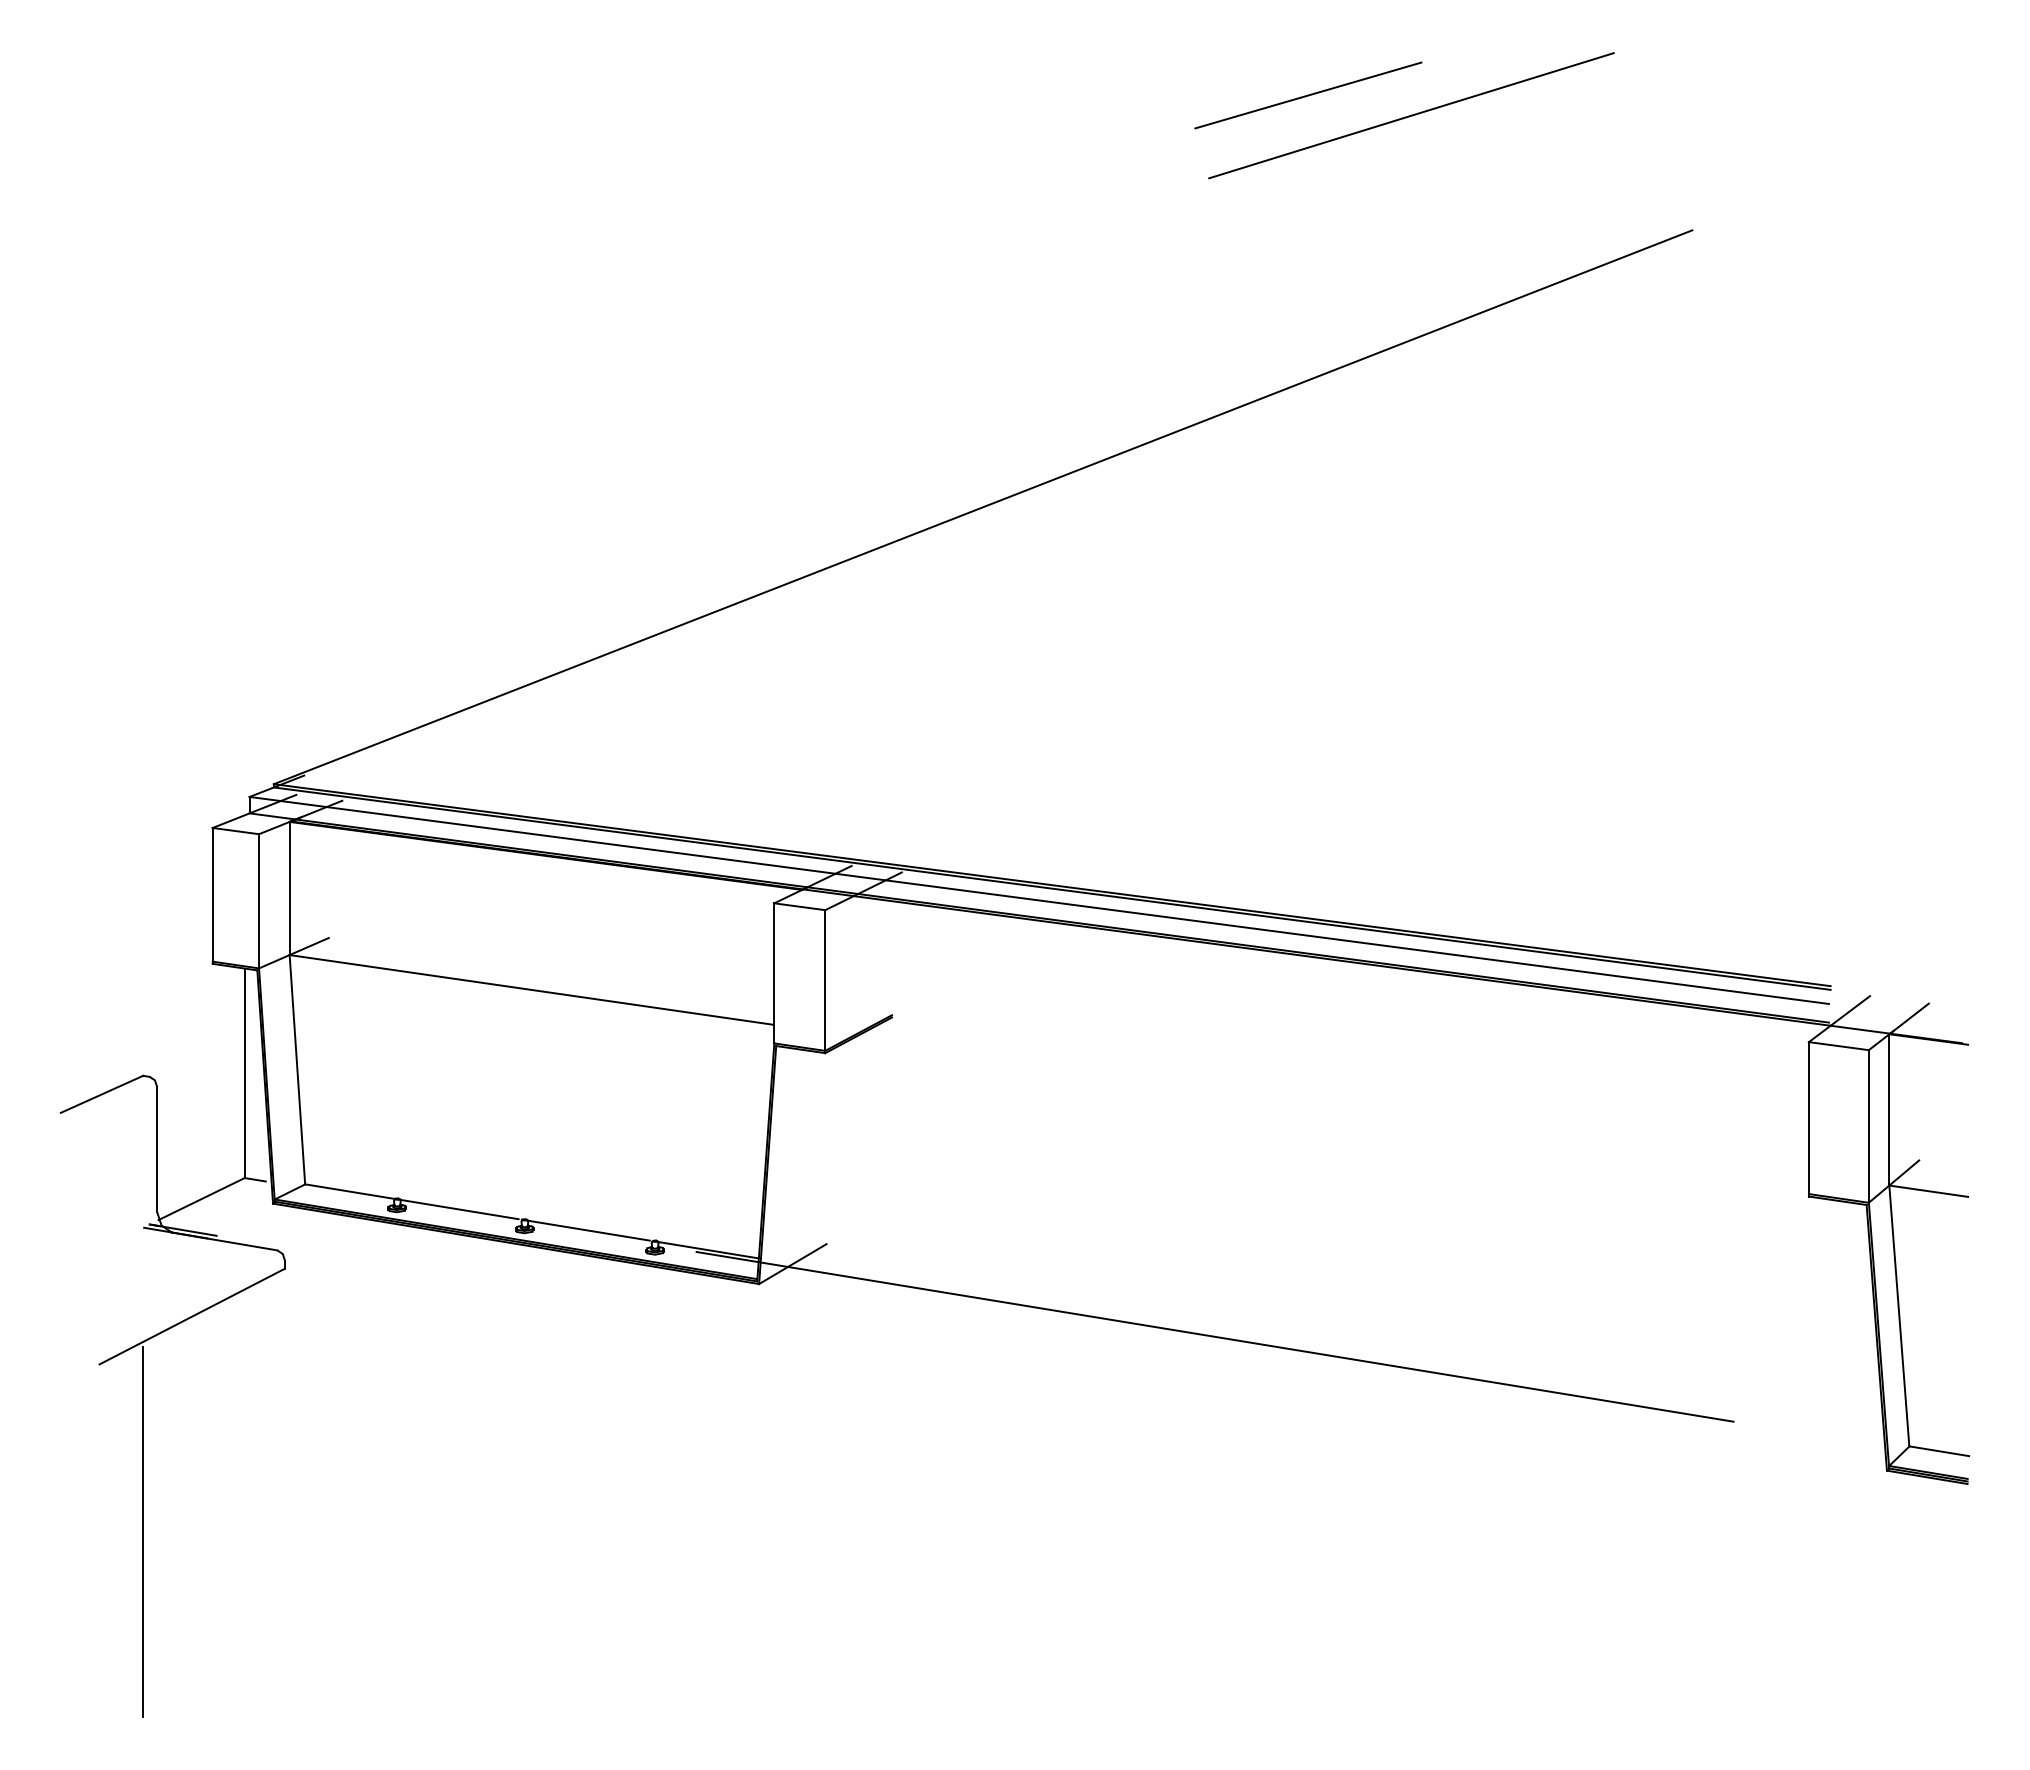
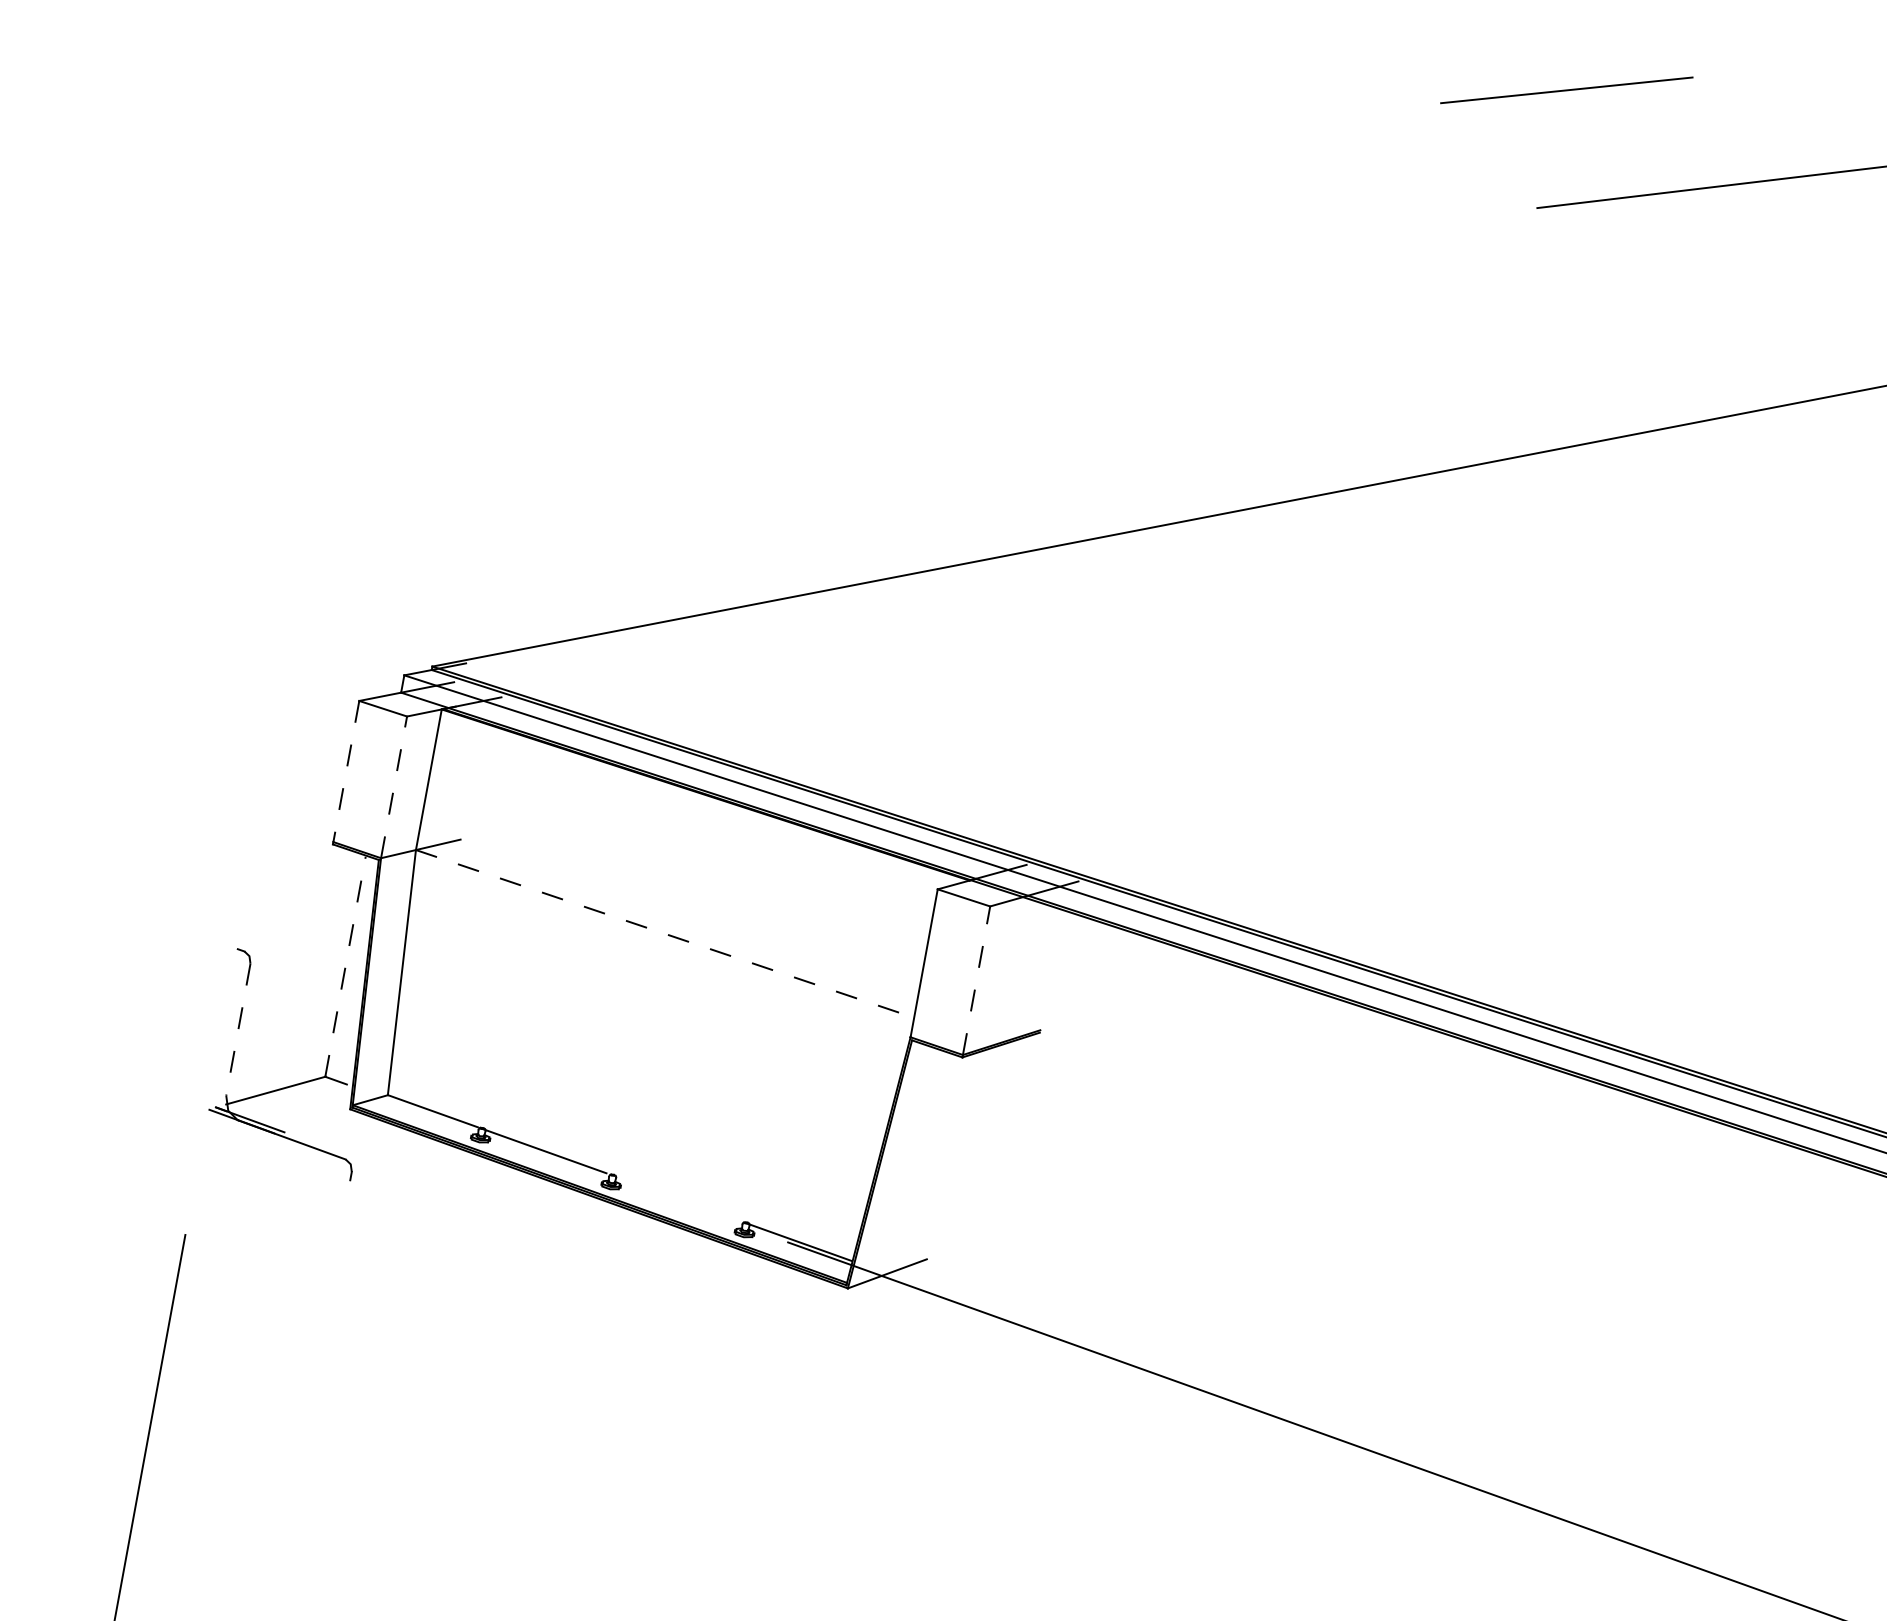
line: (1308, 95) -> (1566, 90), moved
line: (212, 894) -> (346, 771), solid -> dashed
line: (259, 900) -> (394, 786), solid -> dashed
line: (825, 980) -> (976, 980), solid -> dashed
line: (531, 989) -> (664, 933), solid -> dashed
line: (244, 1073) -> (345, 966), solid -> dashed
line: (101, 1093) -> (190, 959), removed
line: (157, 1149) -> (238, 1029), solid -> dashed
line: (585, 1229) -> (675, 1197), removed
line: (192, 1316) -> (243, 1212), removed

